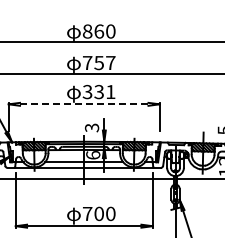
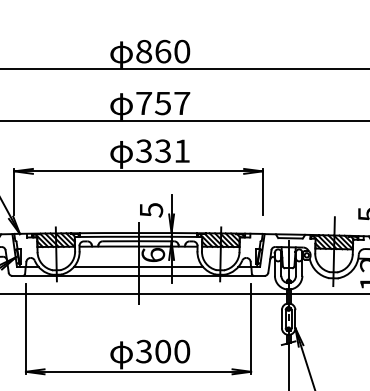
line: (84, 104) -> (138, 171), dashed -> solid
text: (91, 127) -> (150, 209), 3 -> 5
text: (87, 213) -> (143, 350), 700 -> 300

